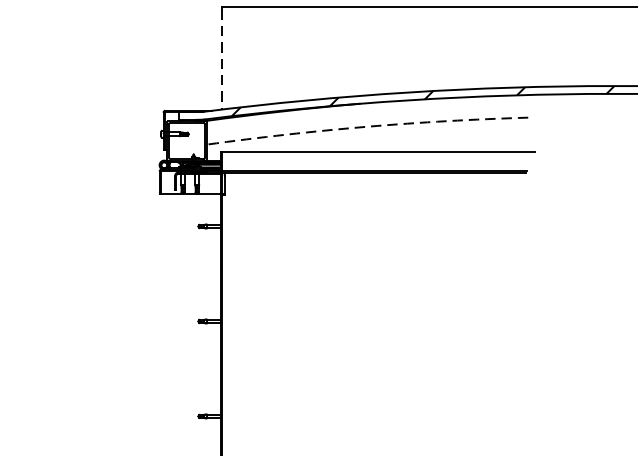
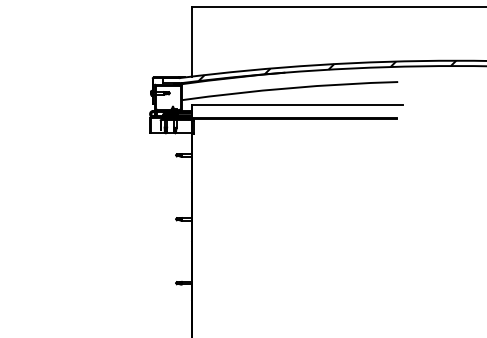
line: (222, 58) -> (192, 42), dashed -> solid
arc: (366, 127) -> (289, 88), dashed -> solid

